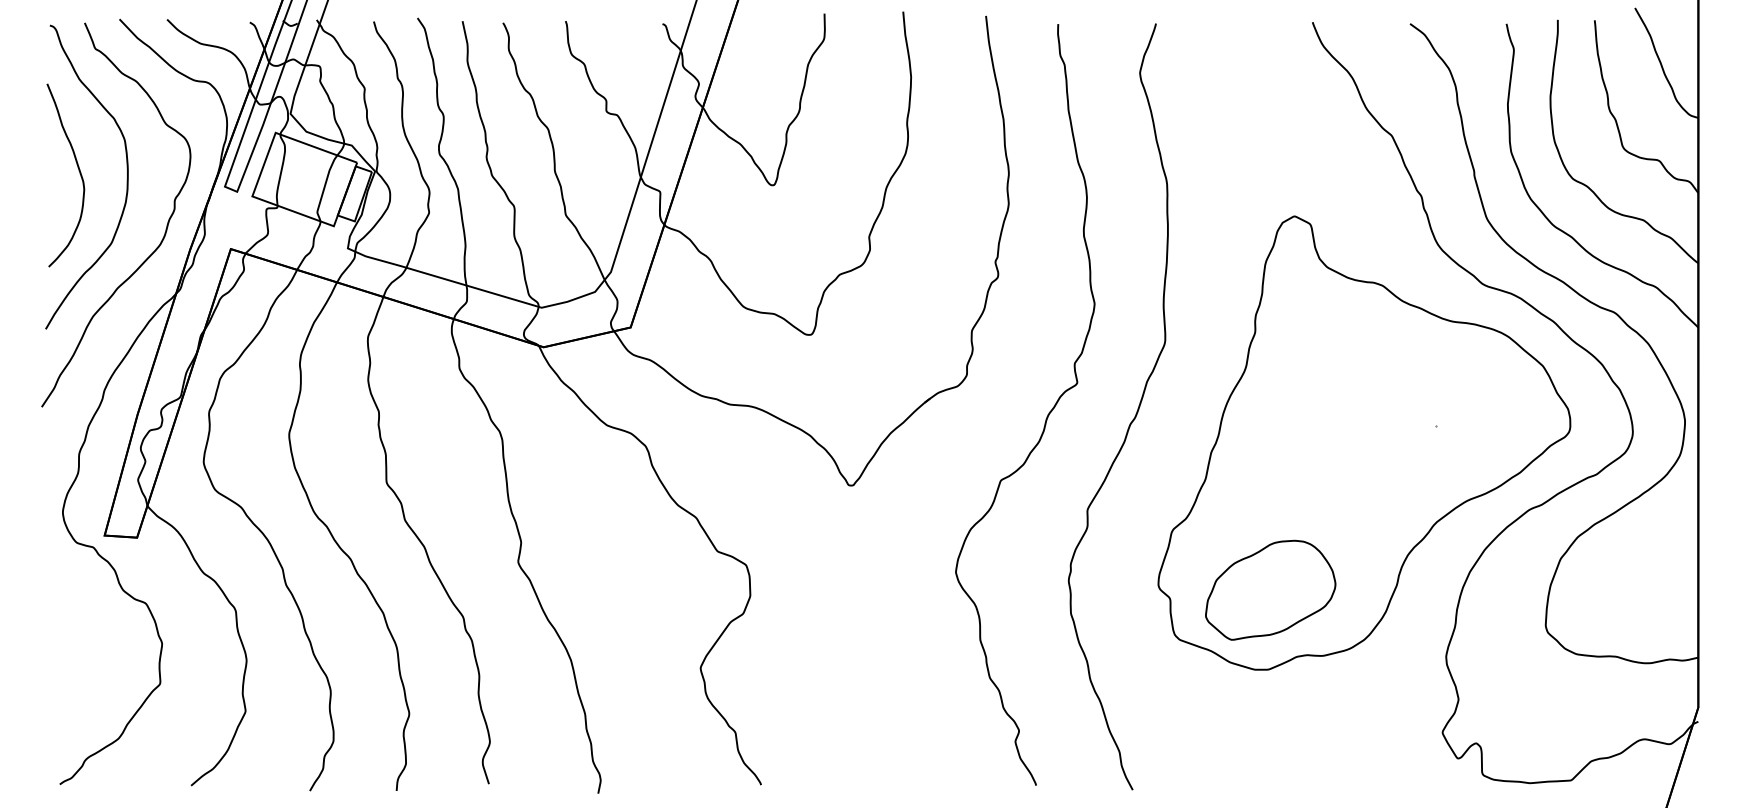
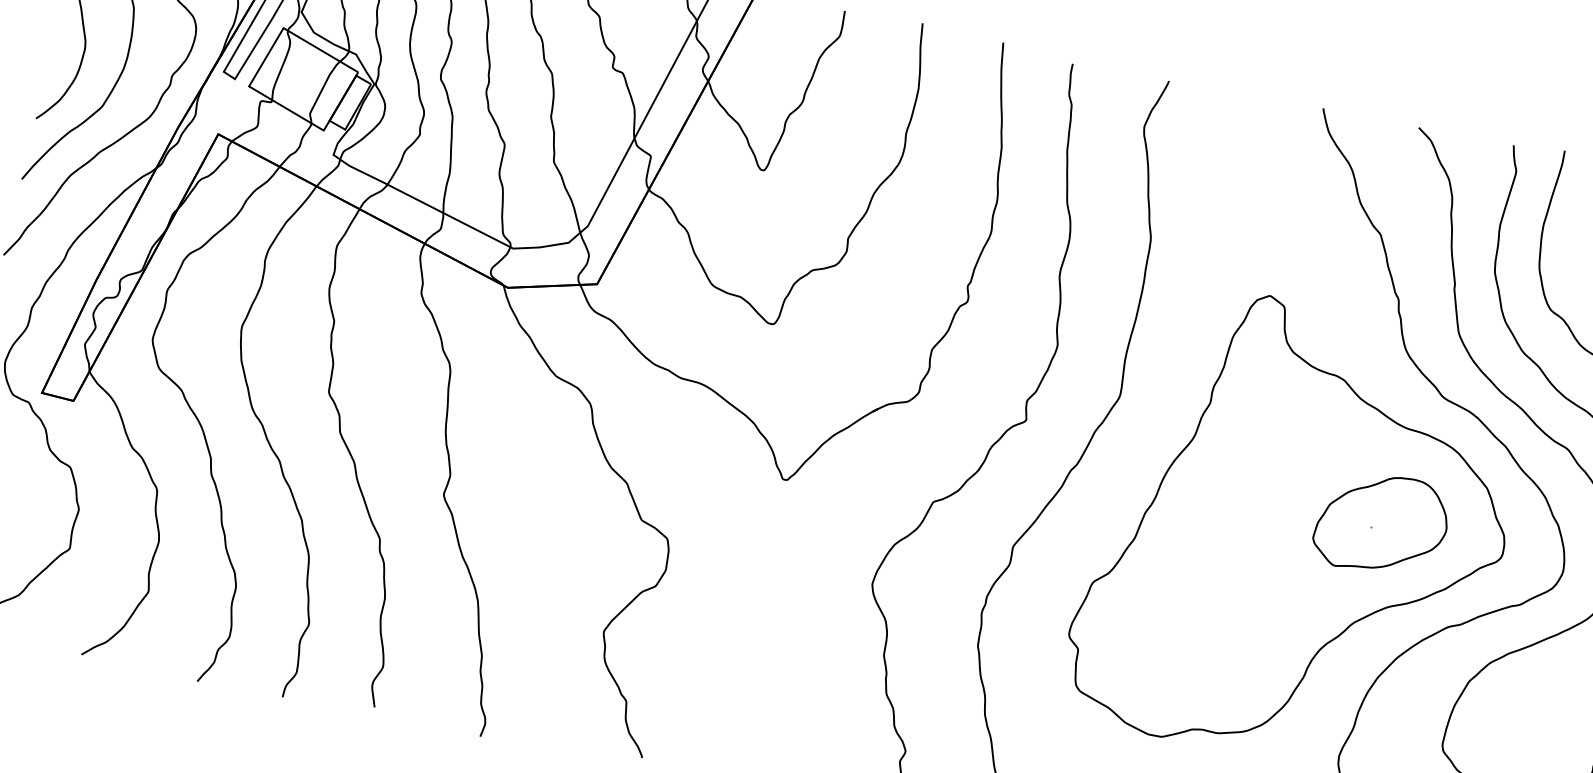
part: (1270, 589) -> (1381, 523), moved

